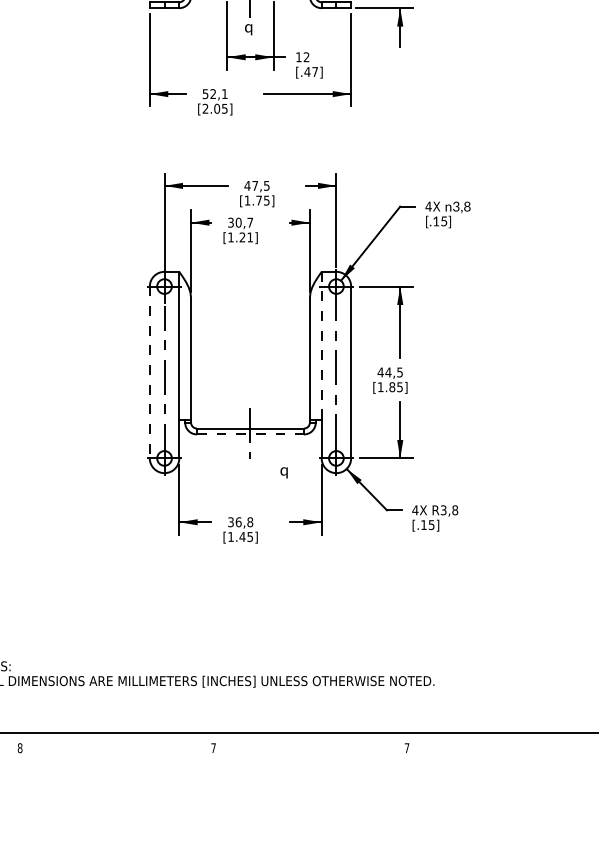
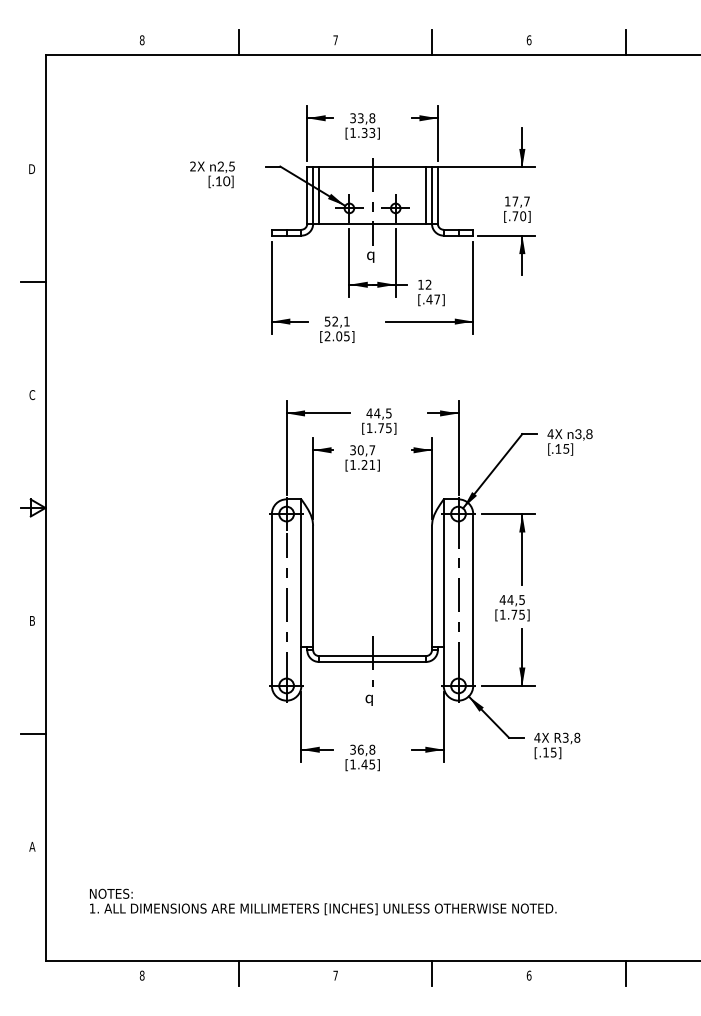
text: (255, 185) -> (377, 413), 47,5 -> 44,5
line: (321, 345) -> (443, 573), dashed -> solid
line: (149, 372) -> (271, 600), dashed -> solid
text: (392, 386) -> (514, 614), [1.85] -> [1.75]
line: (250, 433) -> (372, 661), dashed -> solid
text: (283, 471) -> (368, 699), moved
line: (116, 744) -> (238, 972), added
line: (310, 744) -> (432, 972), added
line: (503, 744) -> (625, 972), added
text: (406, 747) -> (528, 975), 7 -> 6

